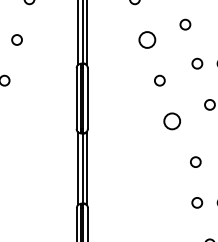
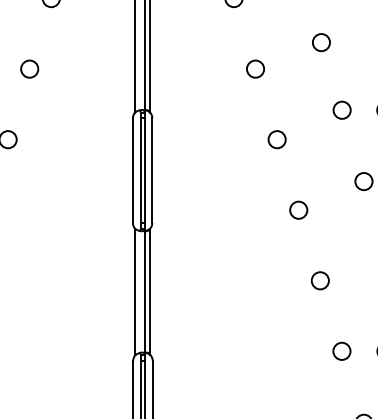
circle: (147, 39) -> (255, 68), size x0.62
circle: (172, 121) -> (299, 210), size x0.62
circle: (195, 161) -> (319, 279), moved

